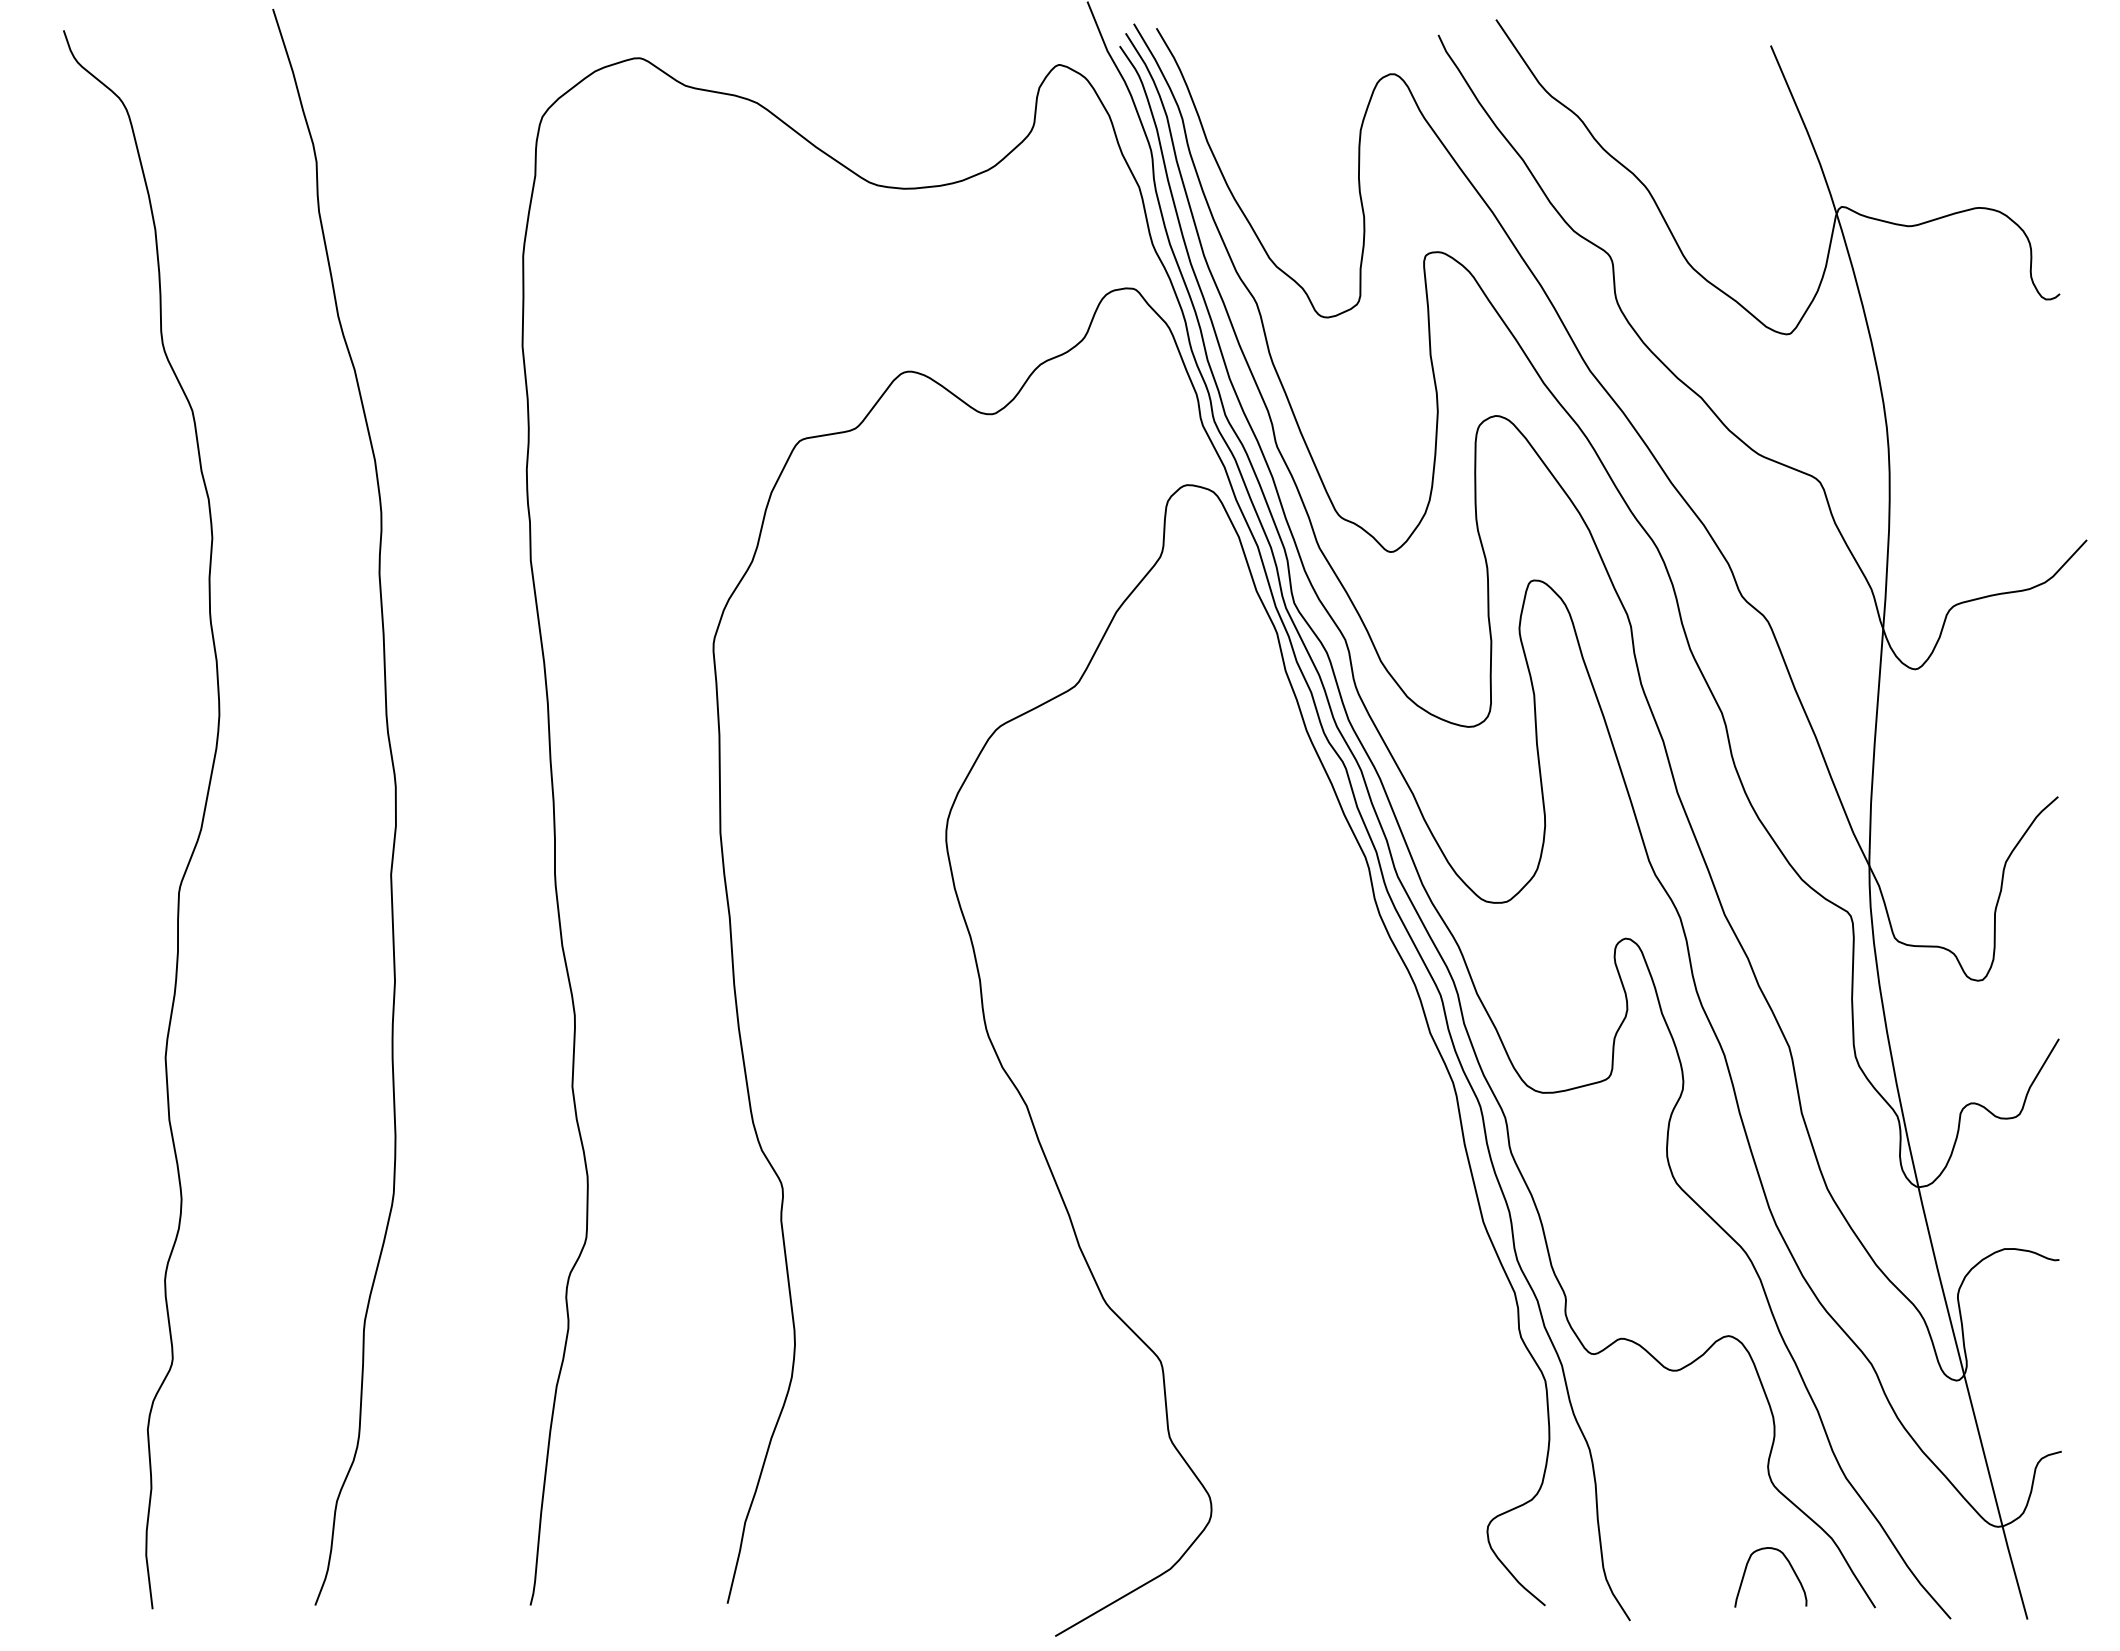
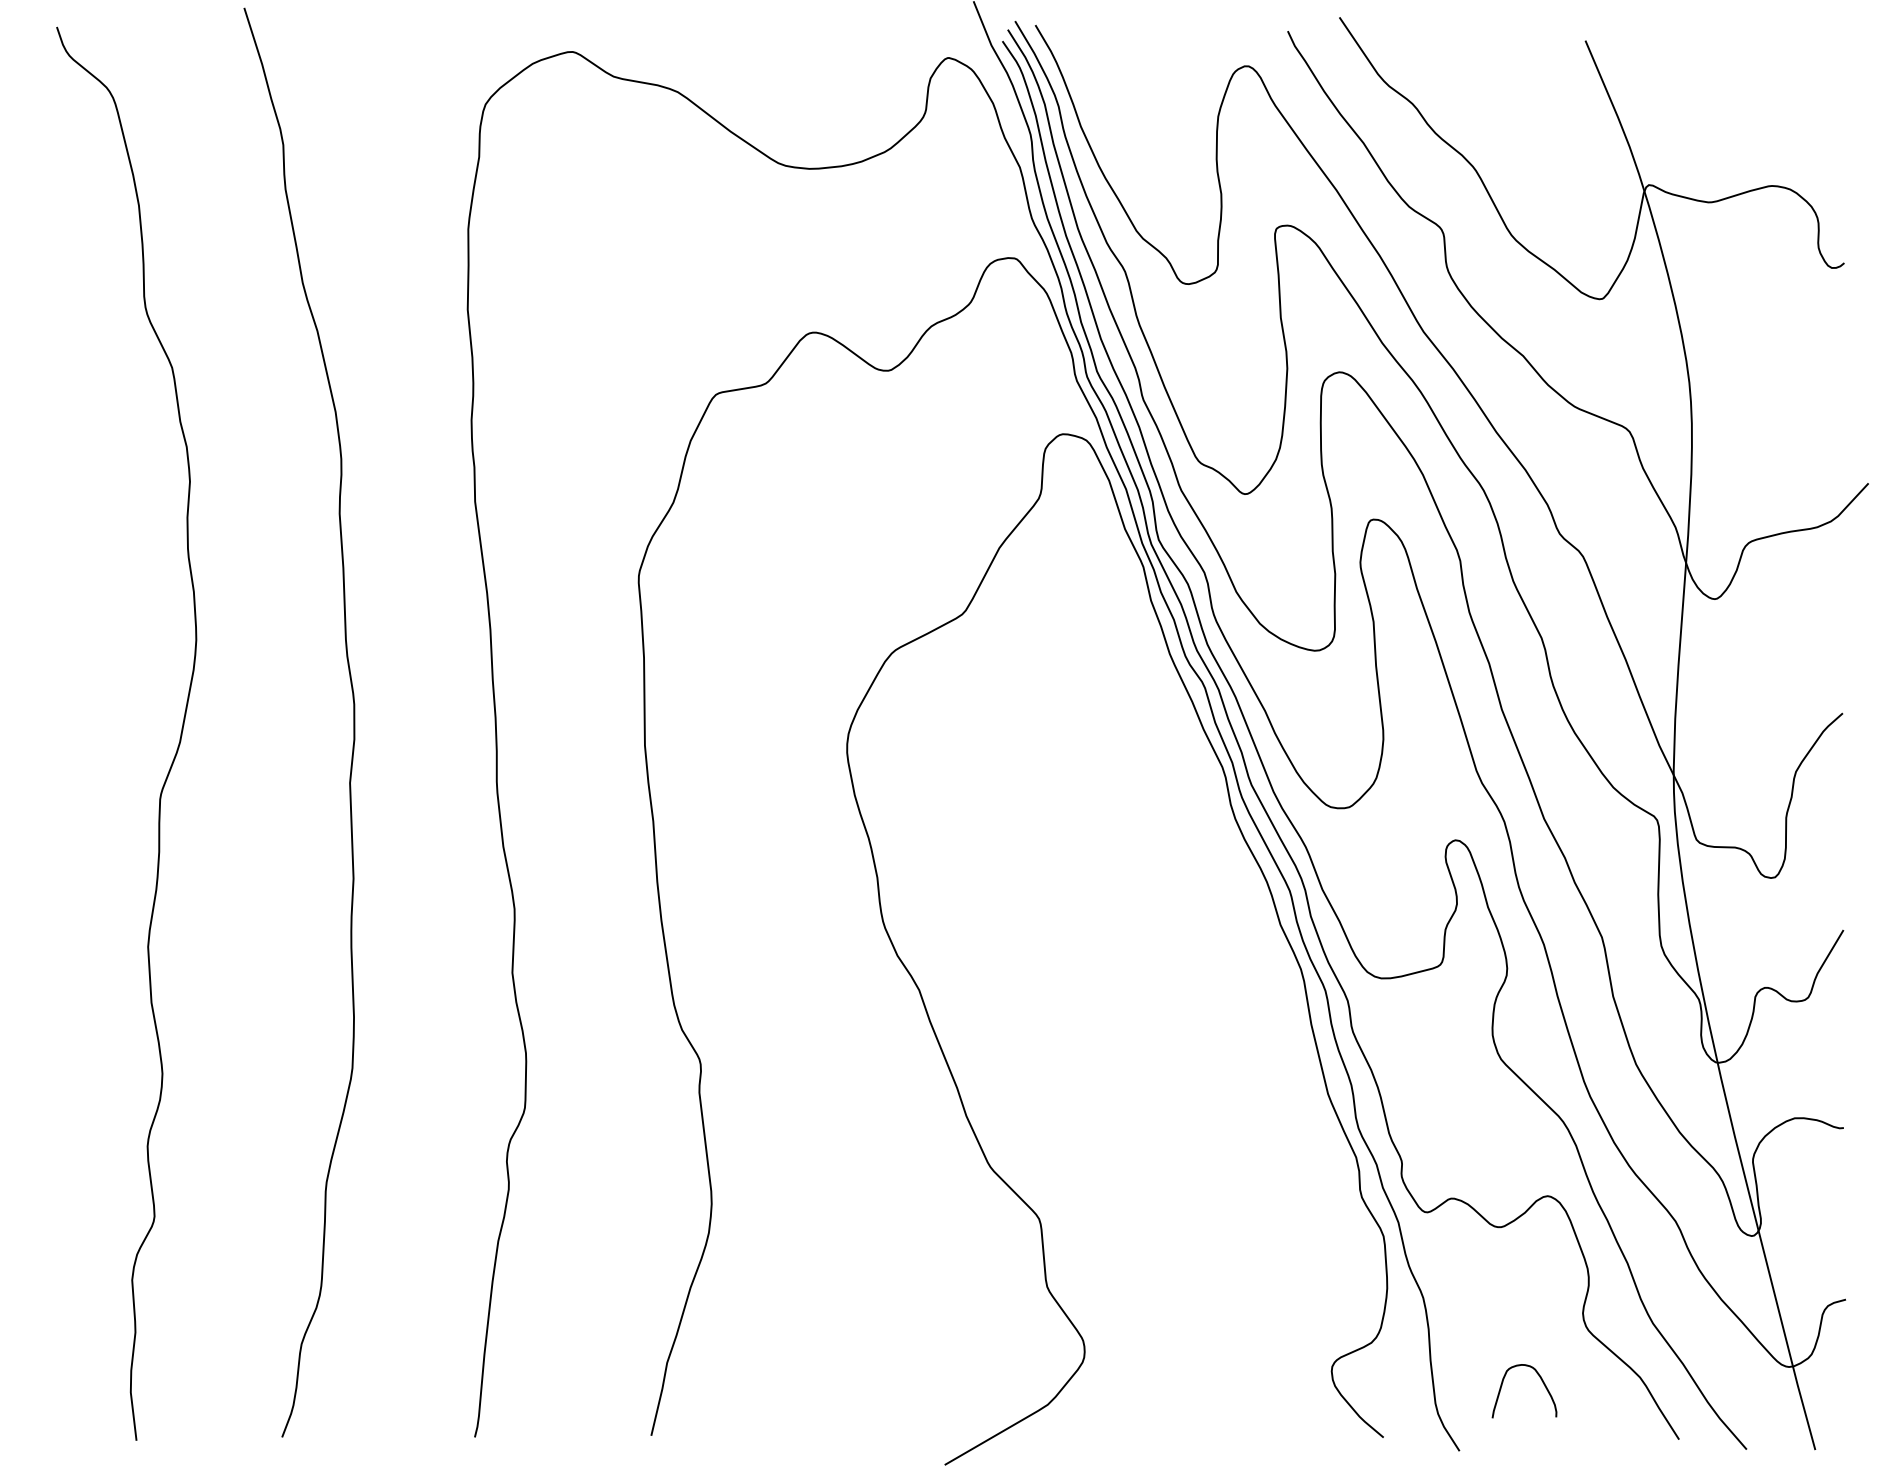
curve: (1788, 1564) -> (1540, 1379), moved

